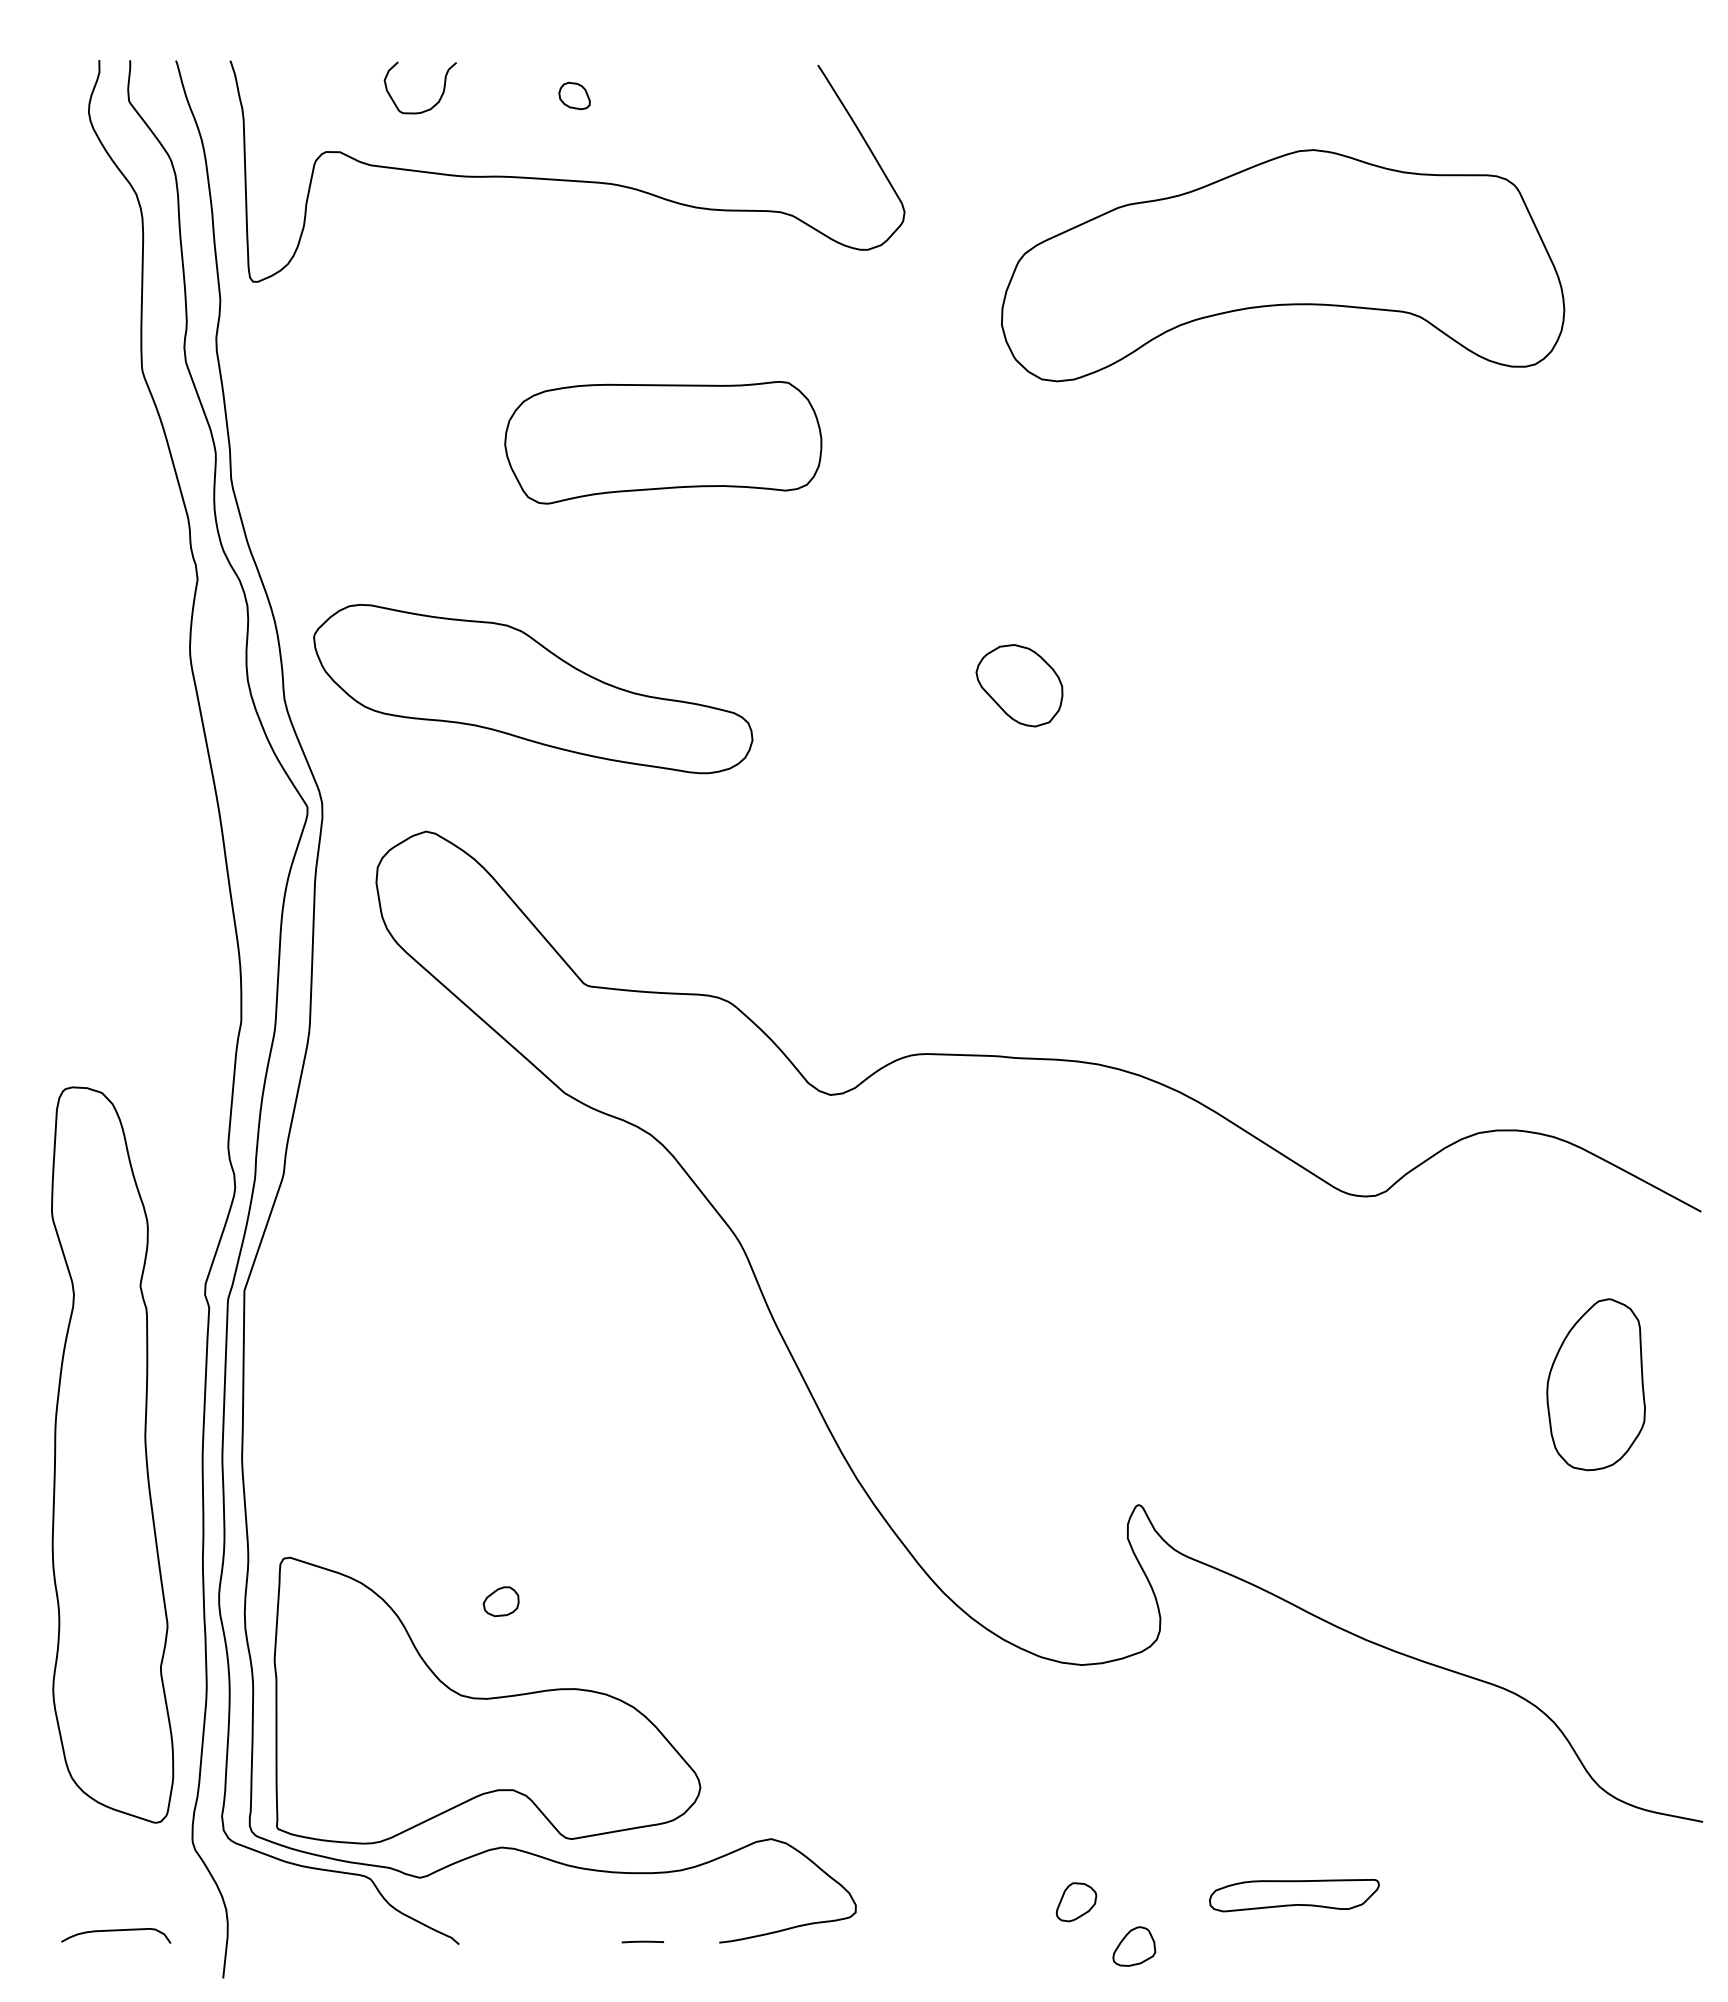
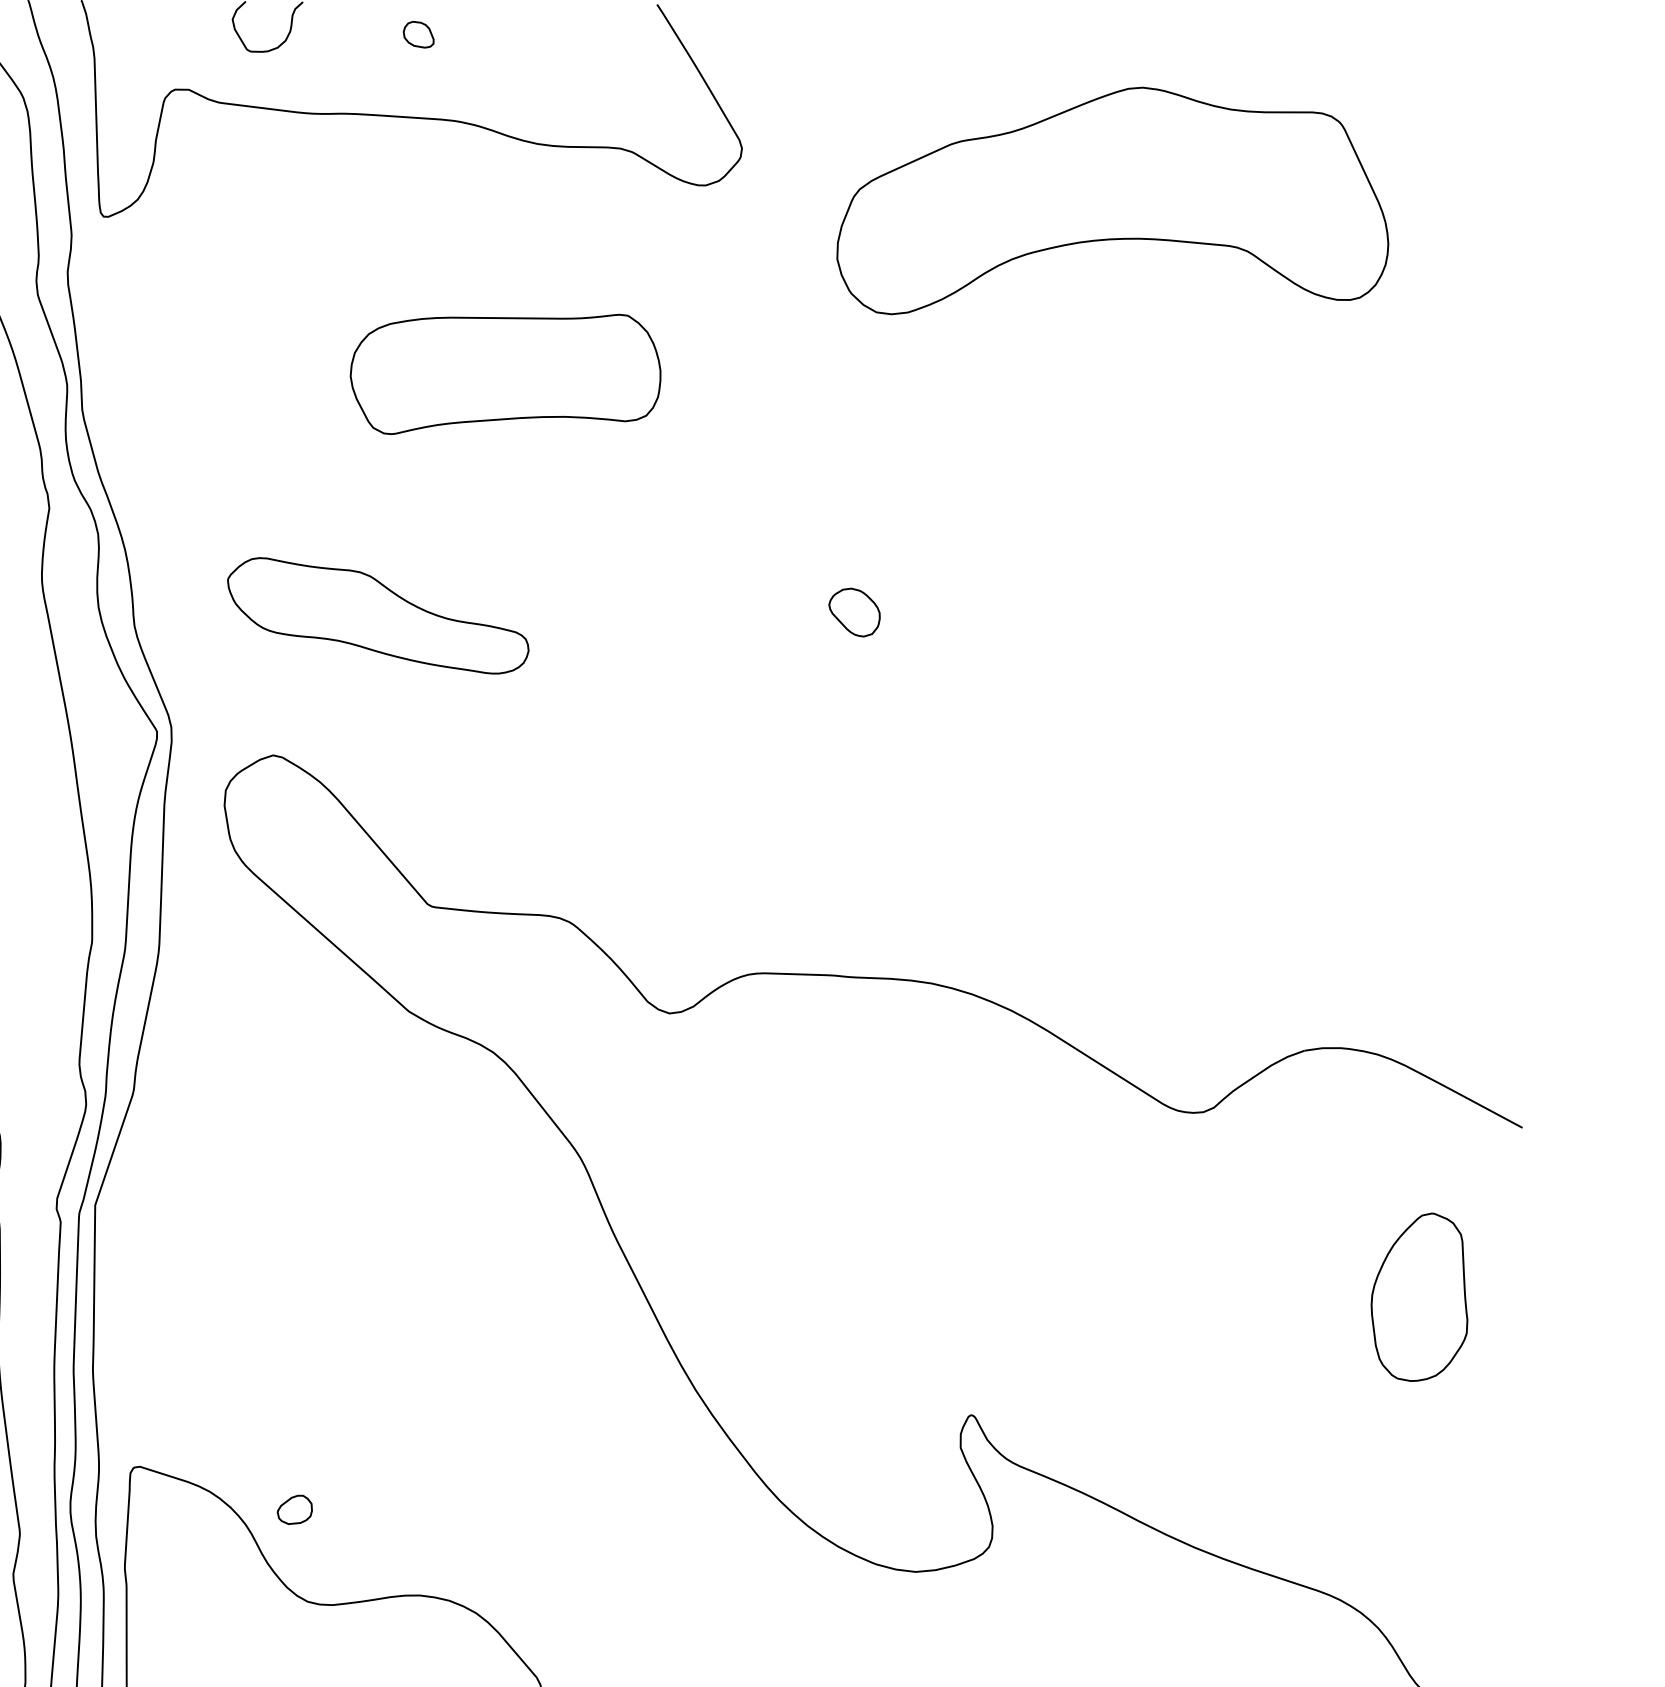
part: (1019, 685) -> (854, 612), size x0.6
part: (533, 689) -> (378, 616), size x0.7
part: (500, 1601) -> (294, 1509), moved

